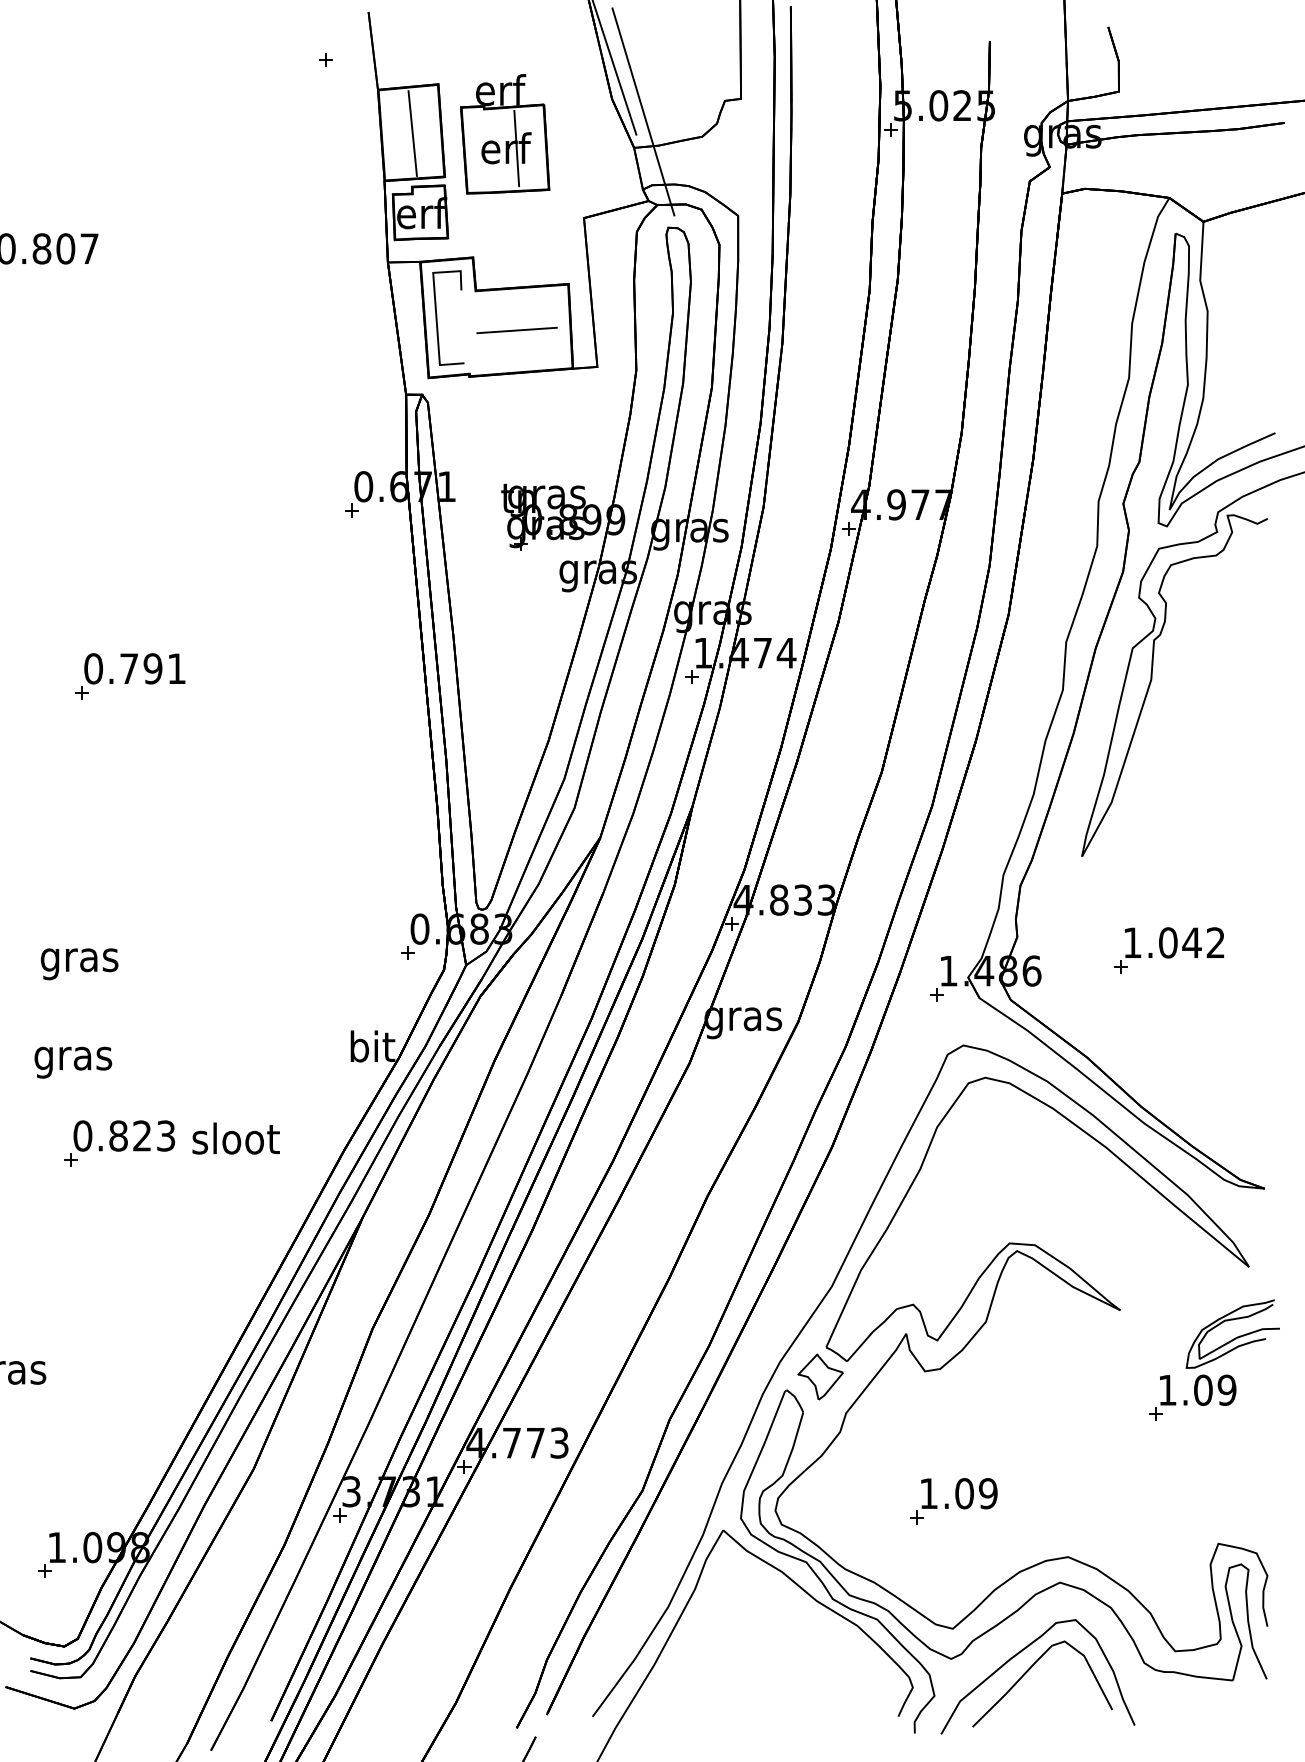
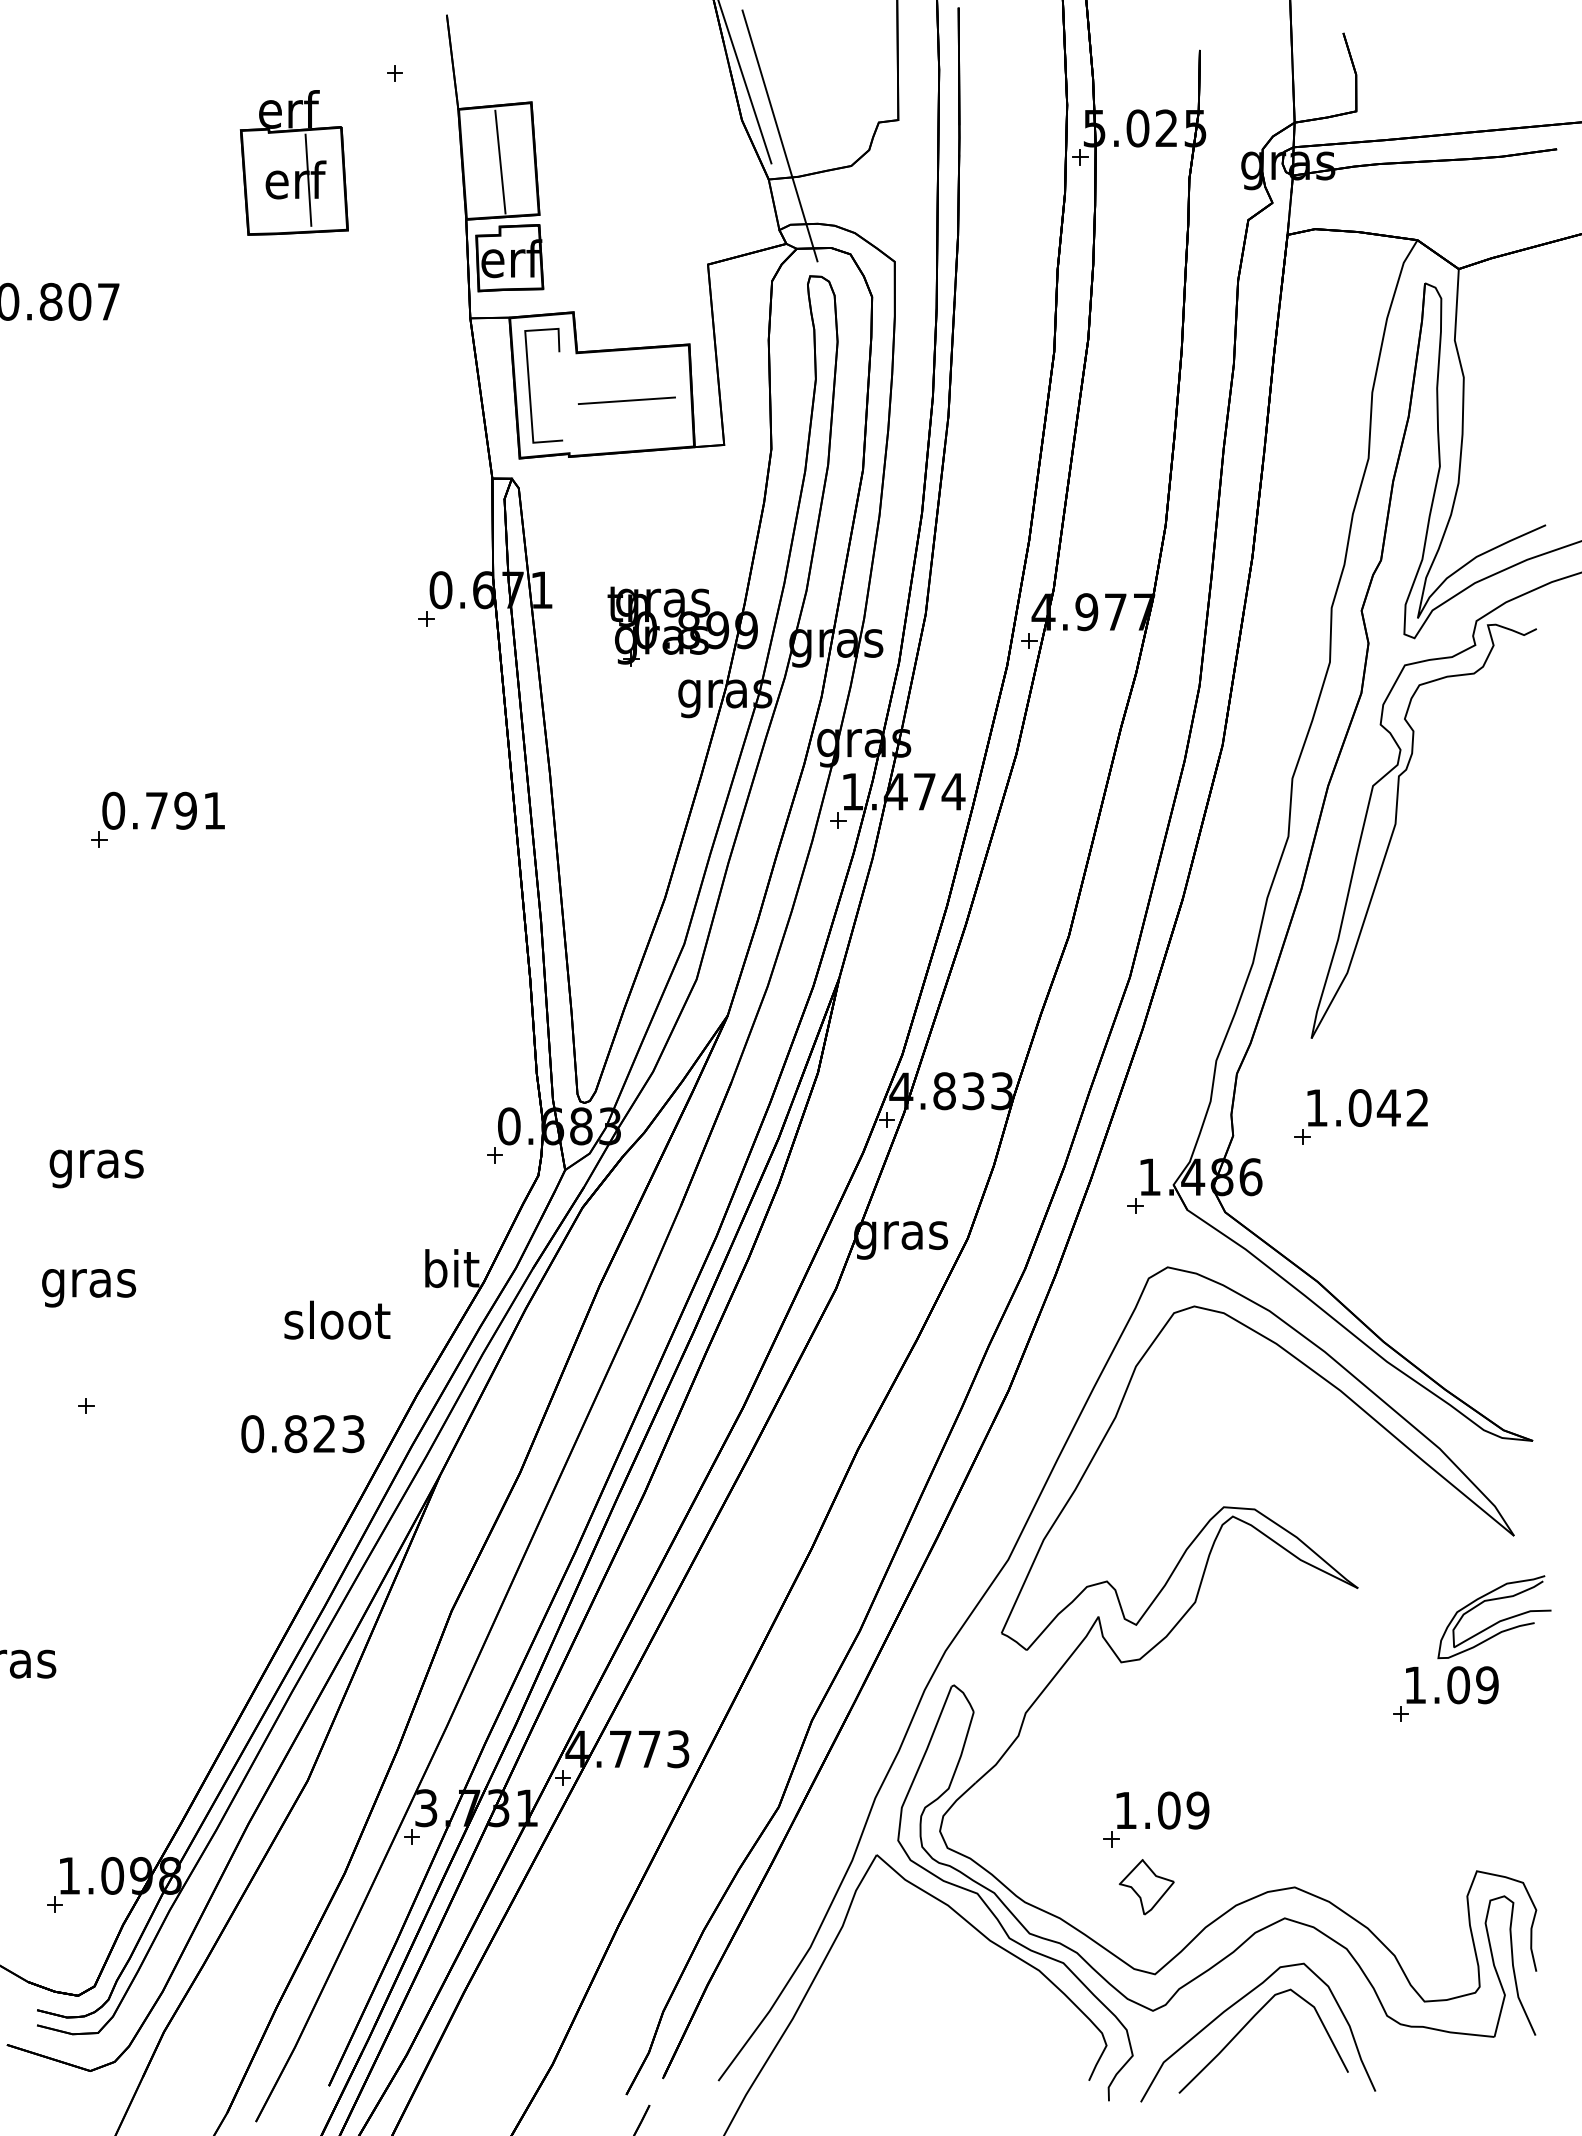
part: (504, 133) -> (293, 162), moved
part: (1168, 949) -> (1360, 1116), moved
text: (124, 1136) -> (302, 1434), moved
text: (236, 1138) -> (337, 1319), moved
part: (820, 1377) -> (1146, 1887), moved

